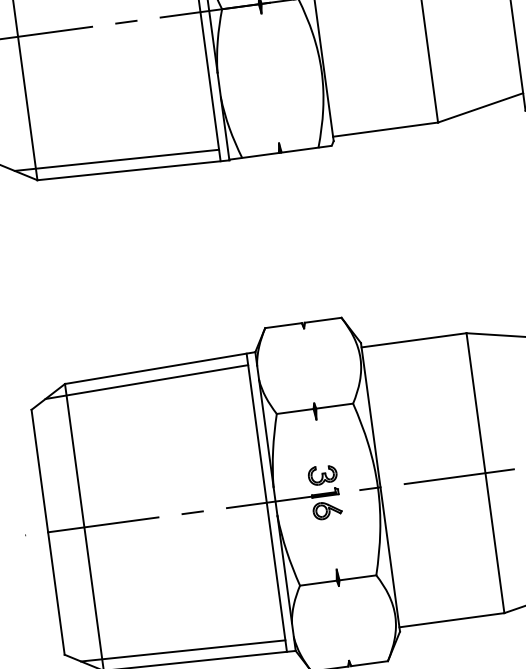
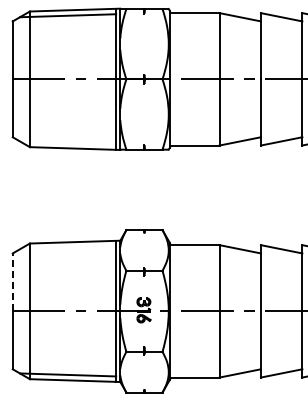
line: (115, 159) -> (67, 142), removed
line: (145, 381) -> (67, 247), removed
line: (39, 471) -> (12, 282), solid -> dashed

